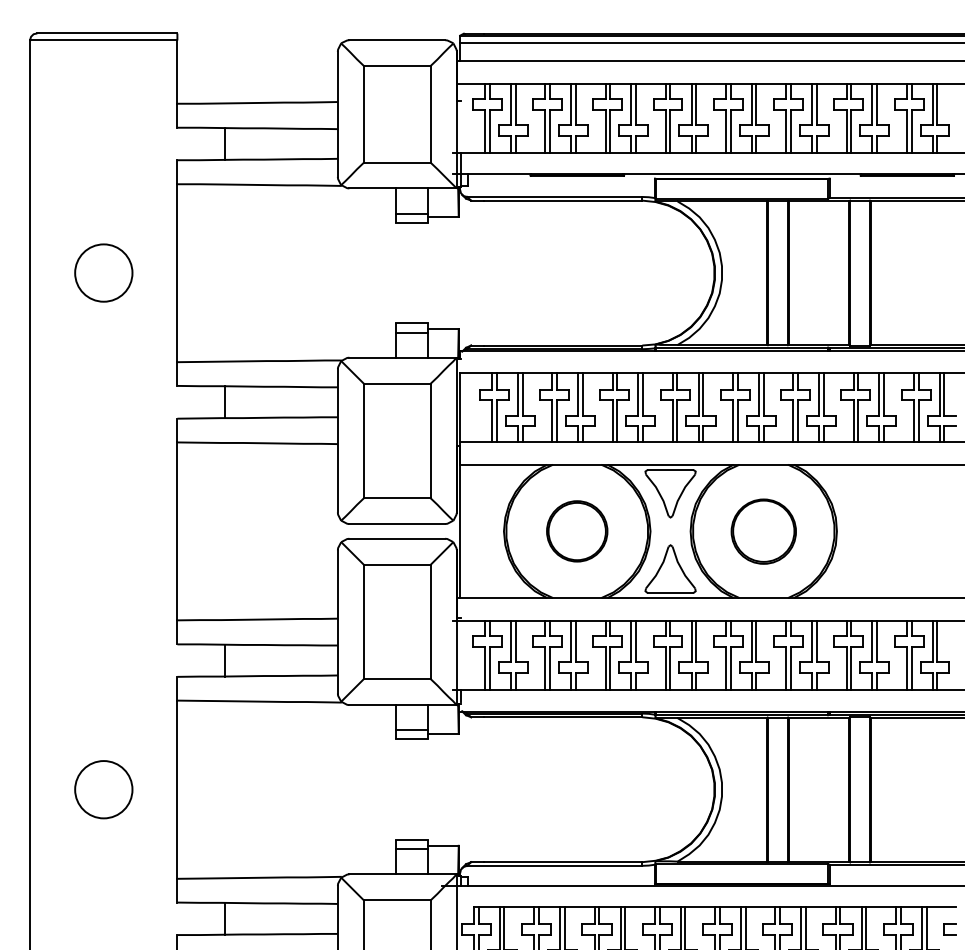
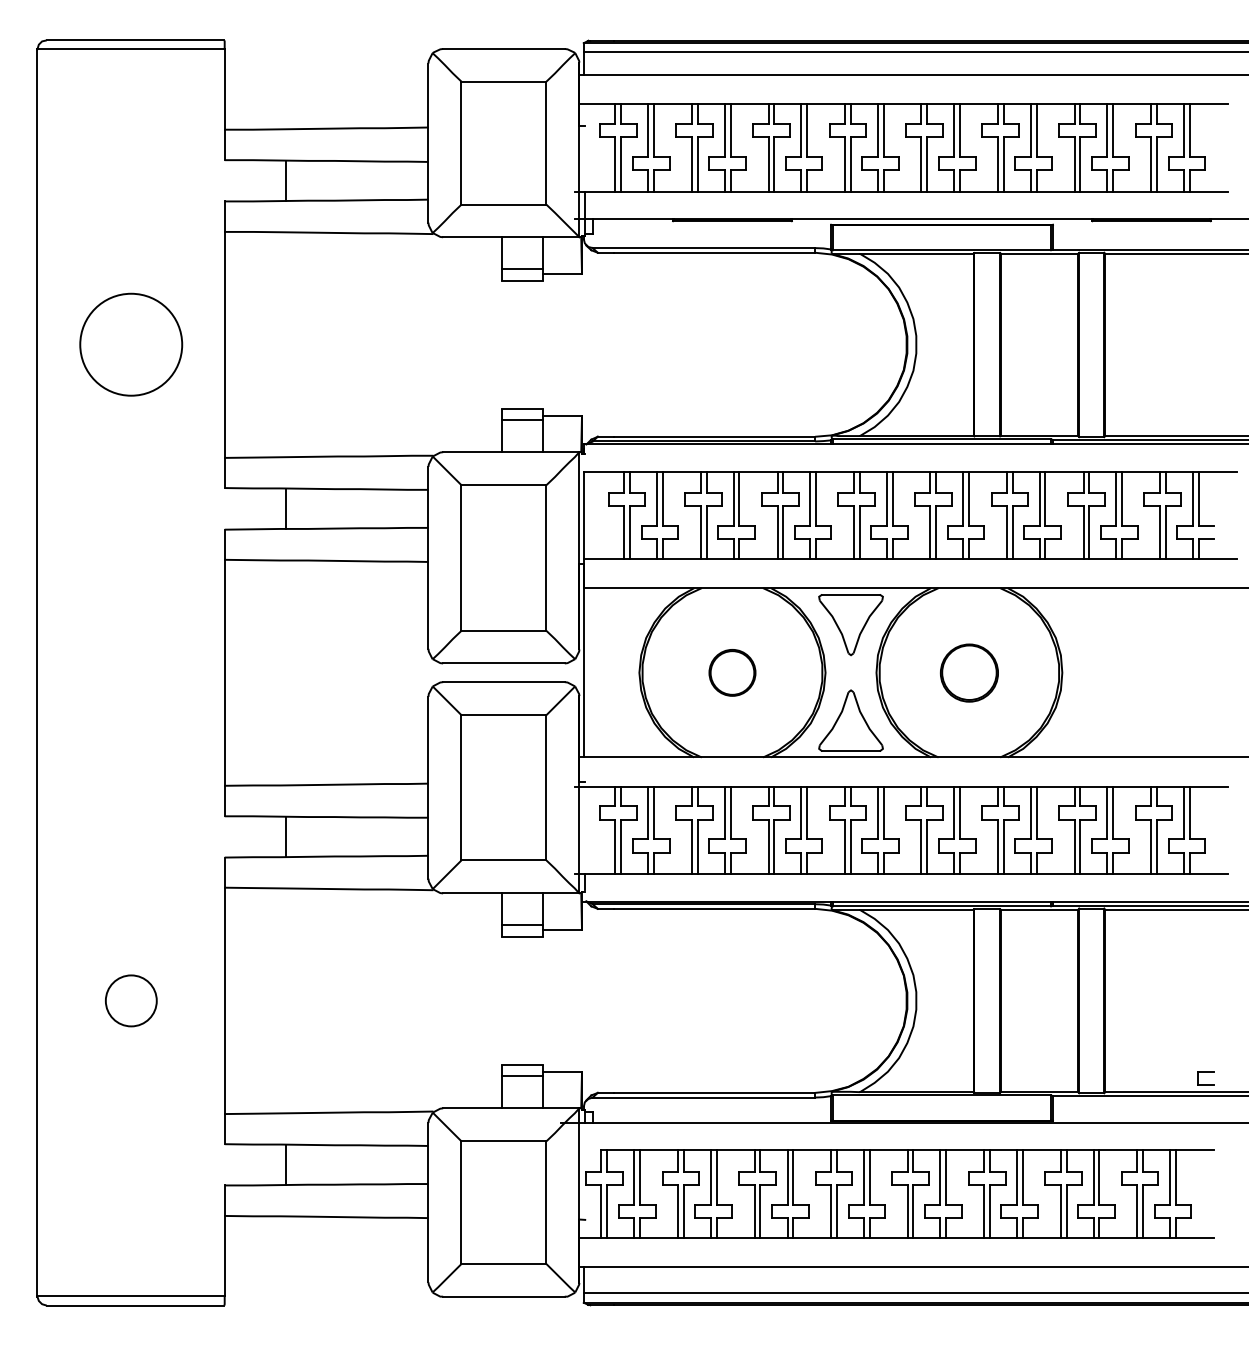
circle: (103, 272) -> (130, 344), size x1.4
part: (577, 531) -> (732, 672), size x0.6
part: (763, 531) -> (969, 672), size x0.7
circle: (104, 789) -> (131, 1000), size x0.7
part: (949, 929) -> (1205, 1078), moved

